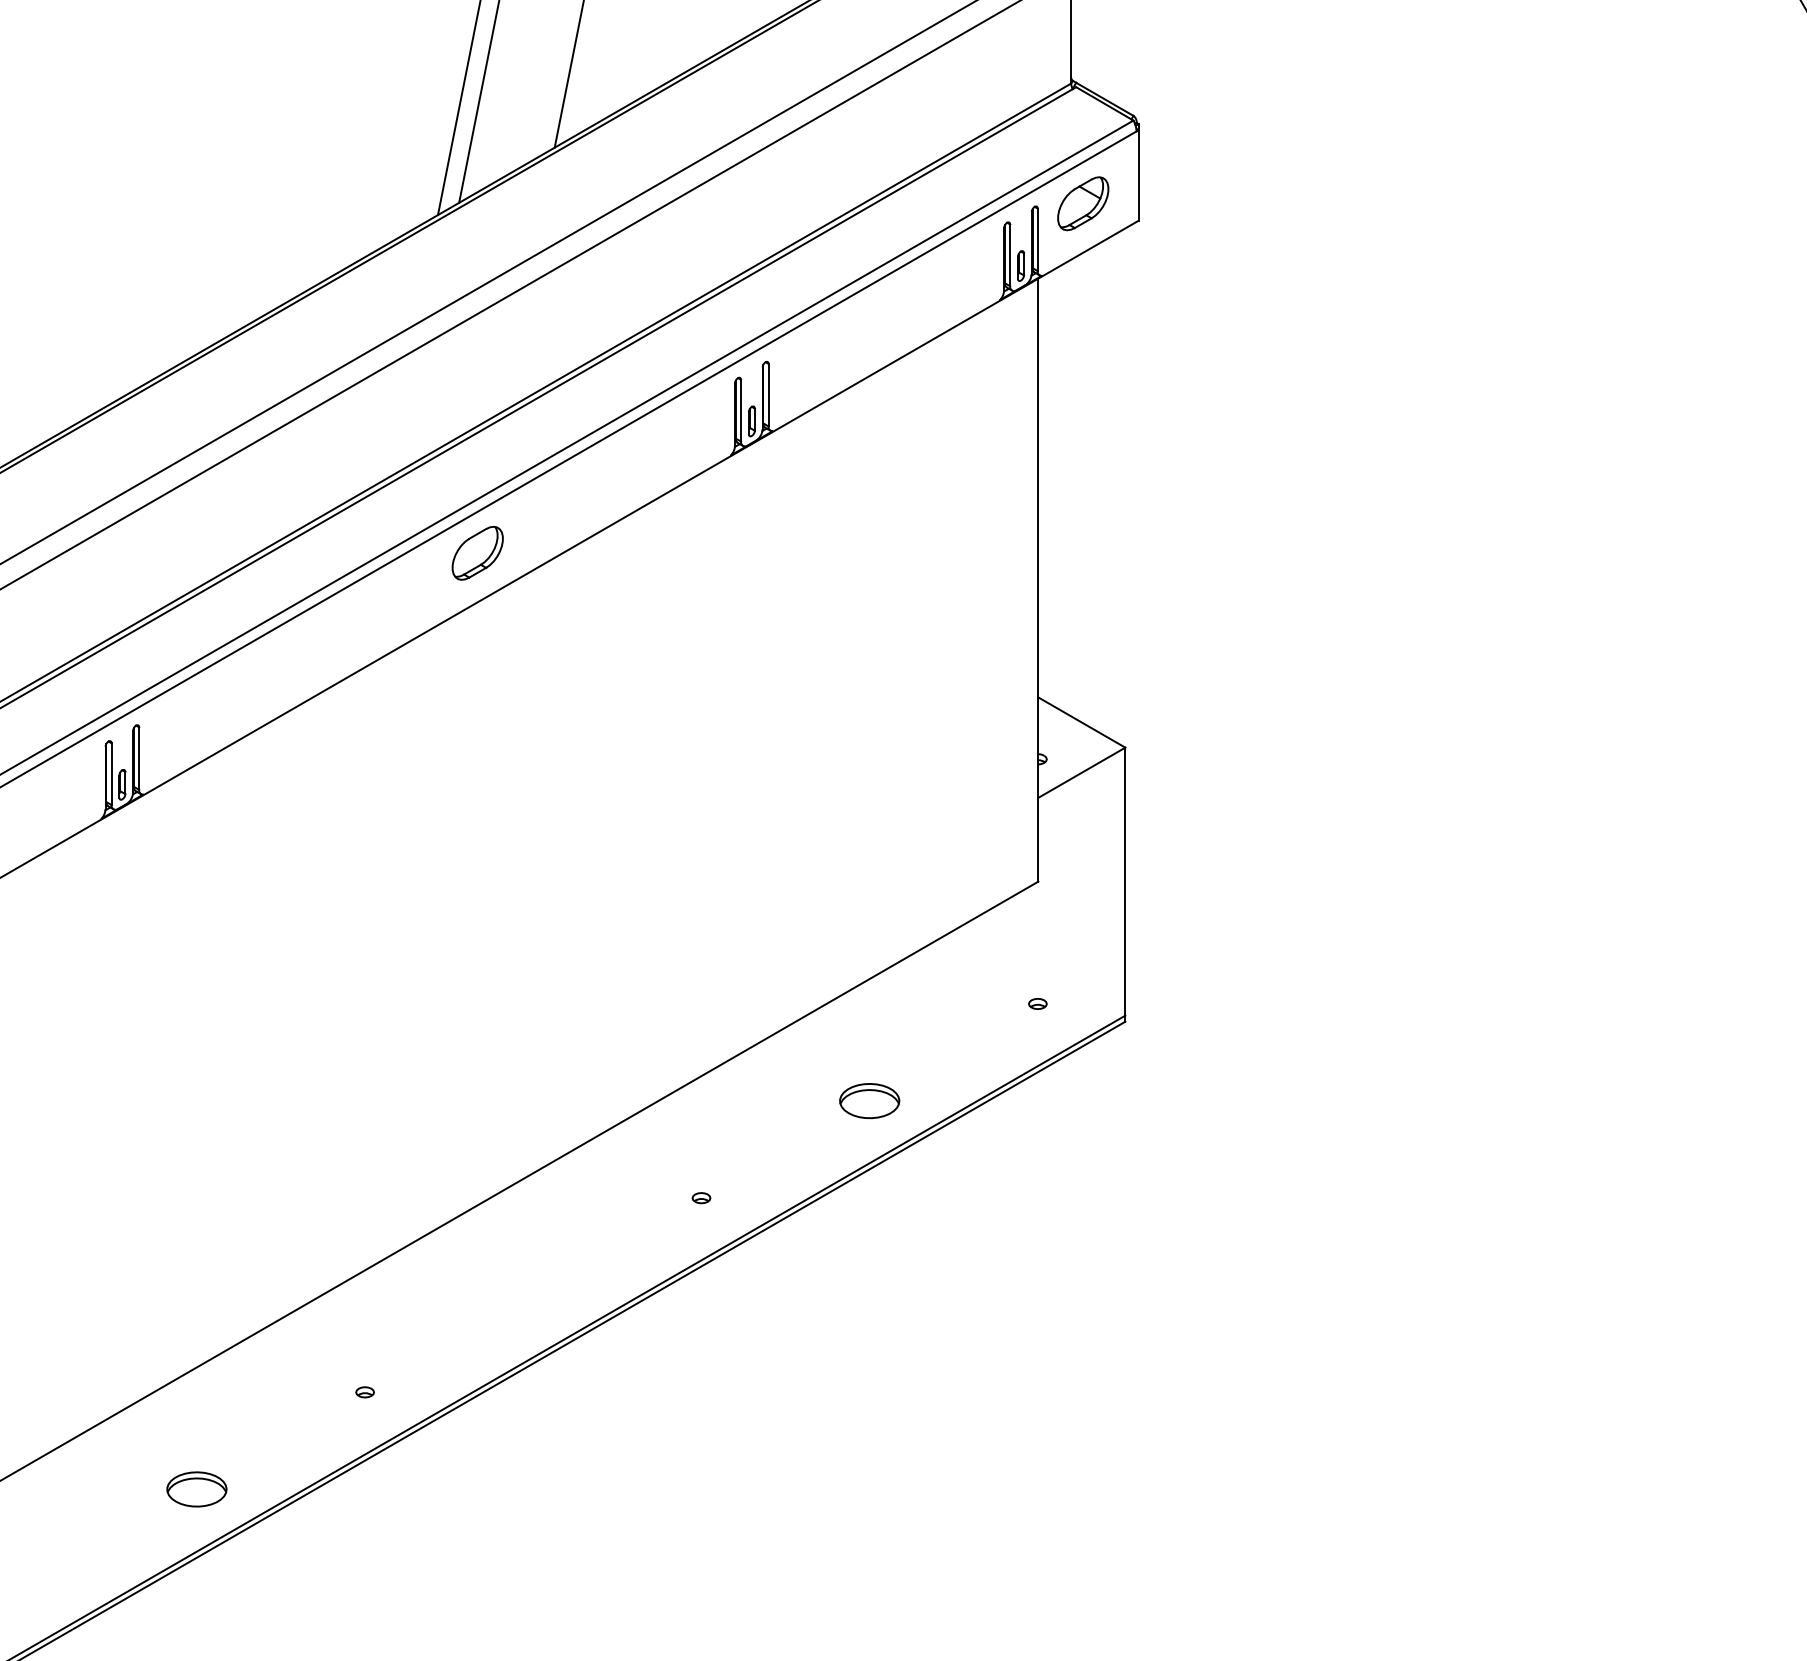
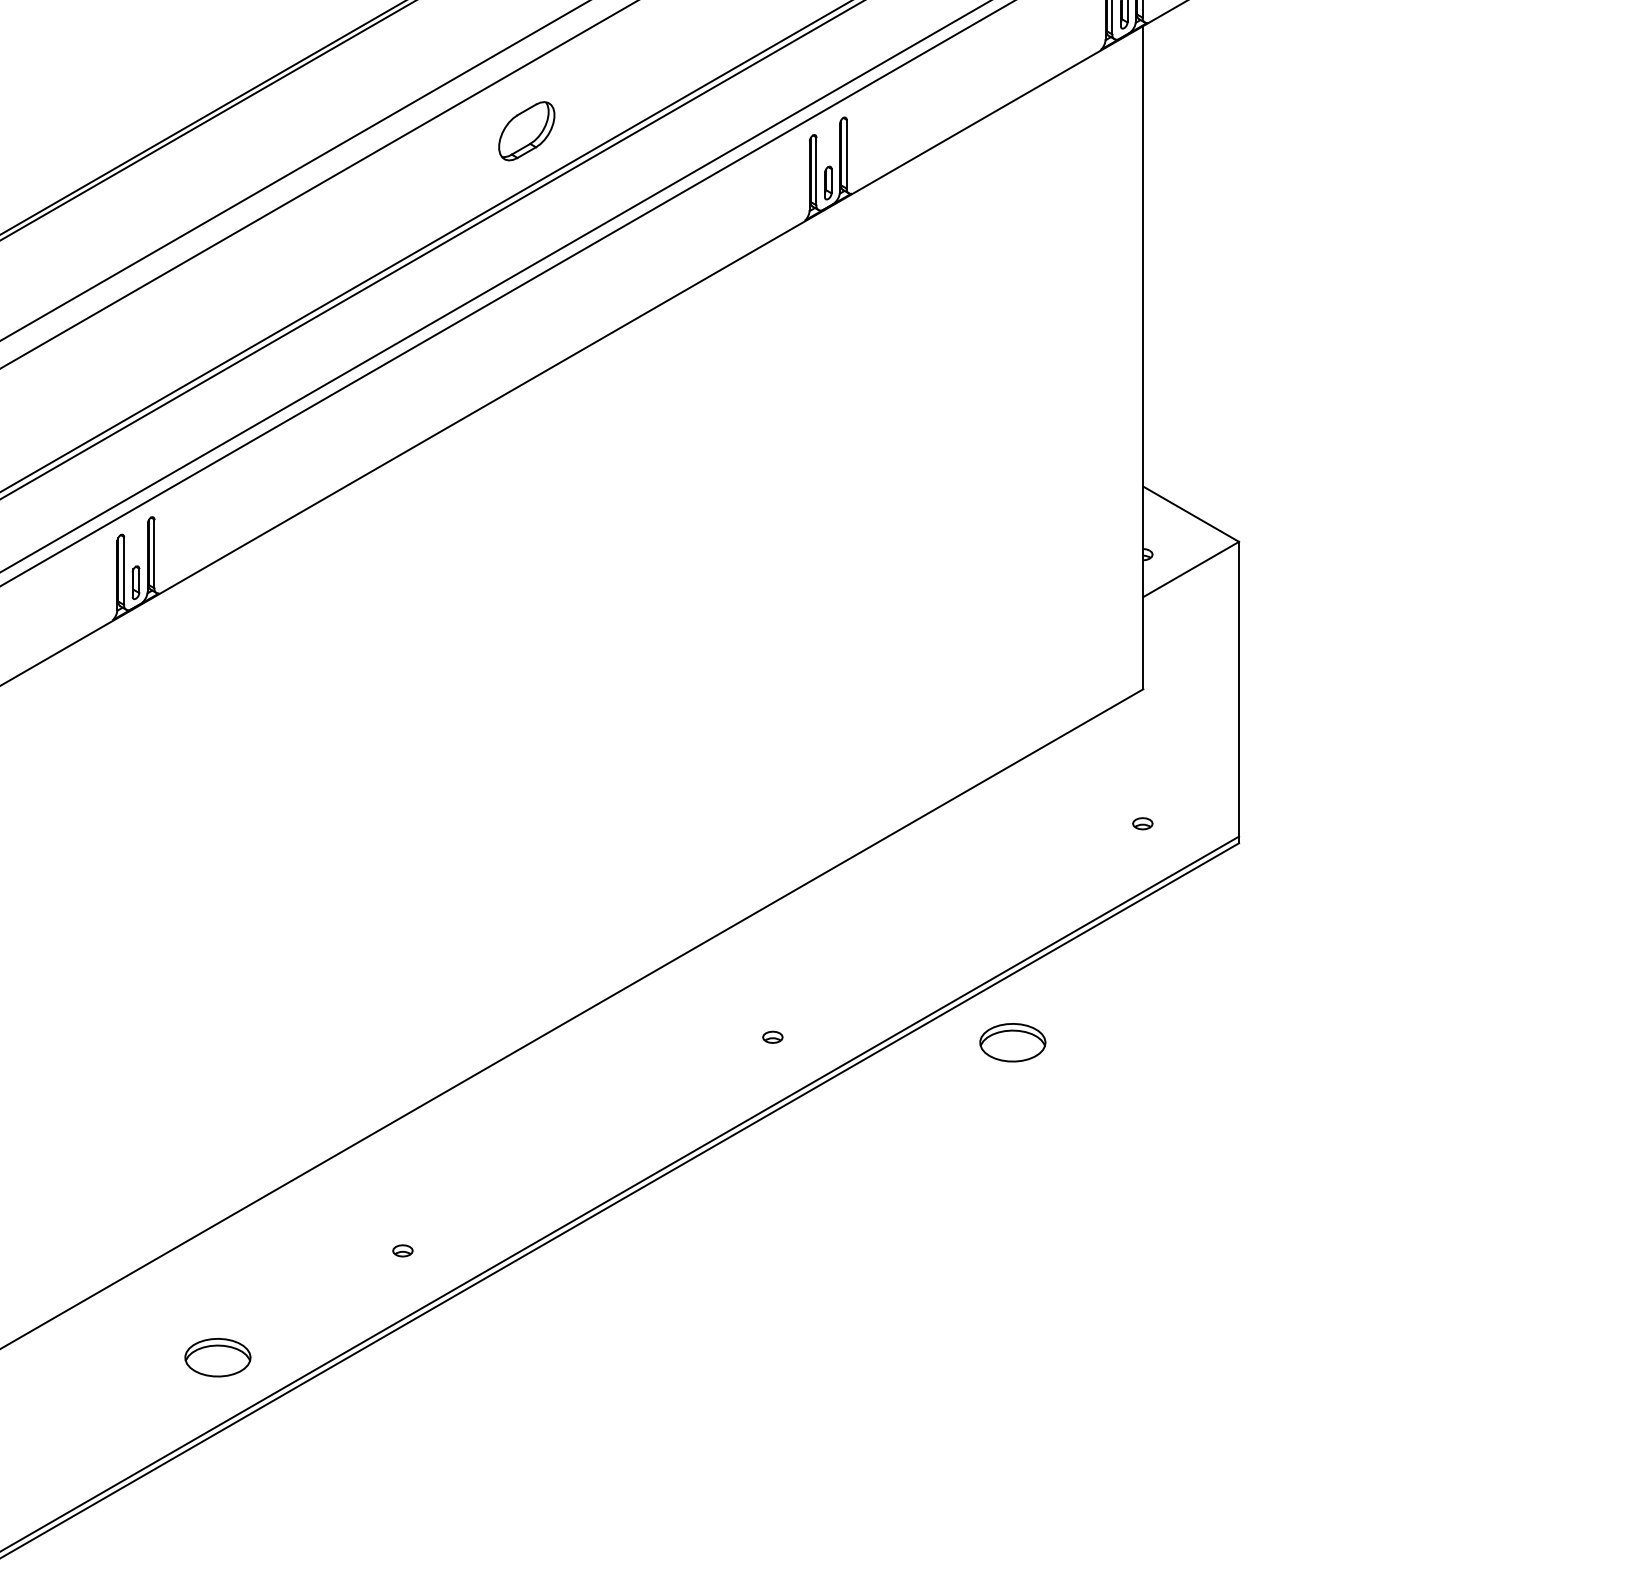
part: (477, 552) -> (526, 130), moved
part: (869, 1101) -> (1012, 1043), moved

